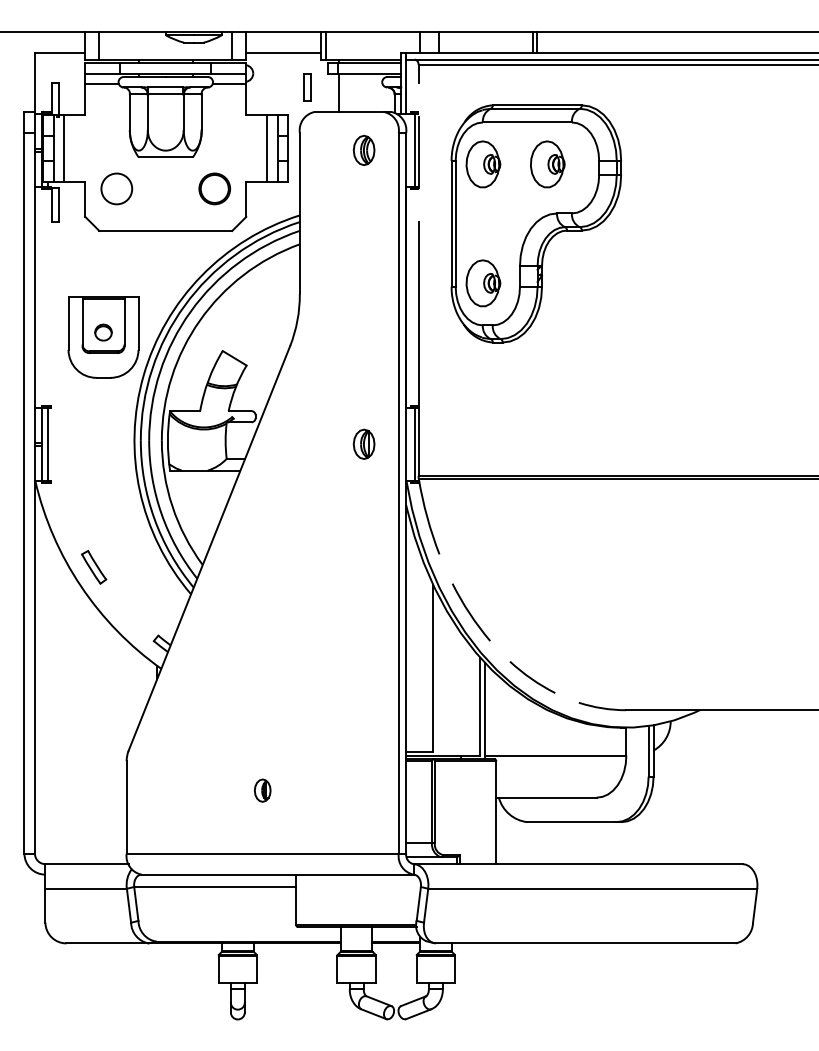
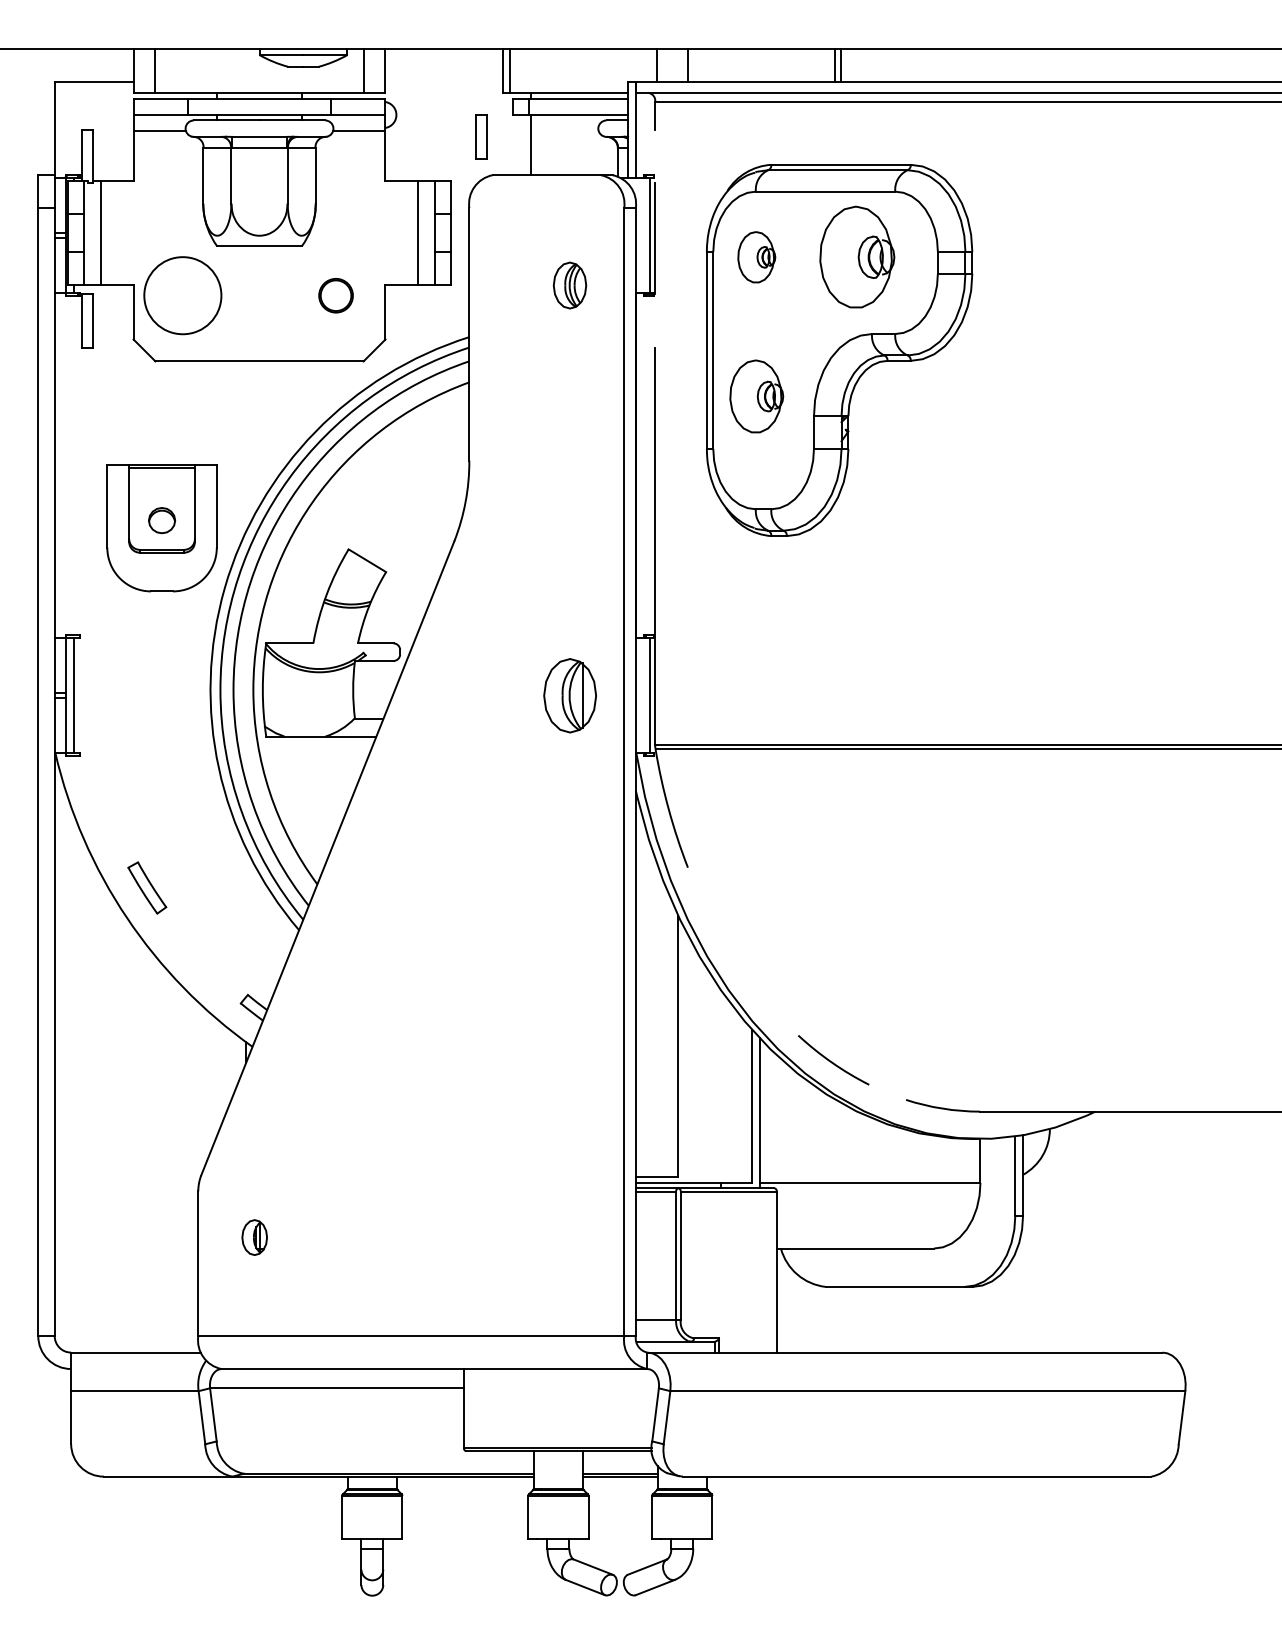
line: (283, 52) -> (443, 82), removed
part: (363, 149) -> (568, 284), moved
part: (483, 164) -> (756, 257), size x0.7
part: (547, 164) -> (857, 257), size x1.4
circle: (116, 188) -> (182, 294), size x1.6
part: (214, 188) -> (335, 294), size x0.7
part: (483, 283) -> (756, 396), moved
part: (363, 443) -> (568, 694), size x1.6
arc: (470, 612) -> (736, 958), removed
part: (262, 790) -> (254, 1237), moved

